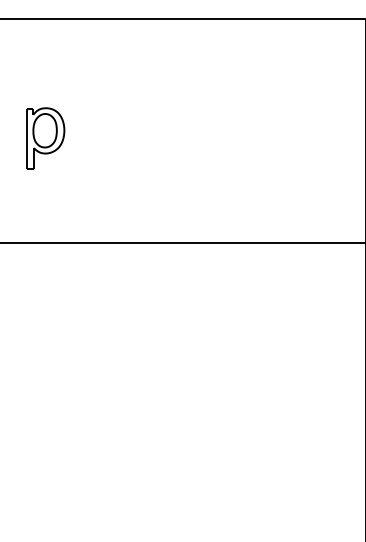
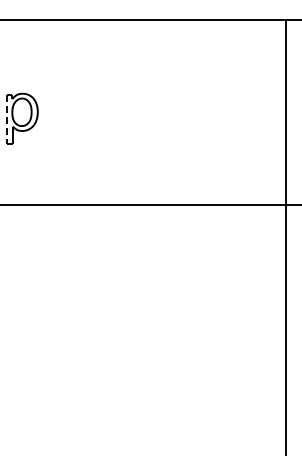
line: (26, 139) -> (6, 119), solid -> dashed

